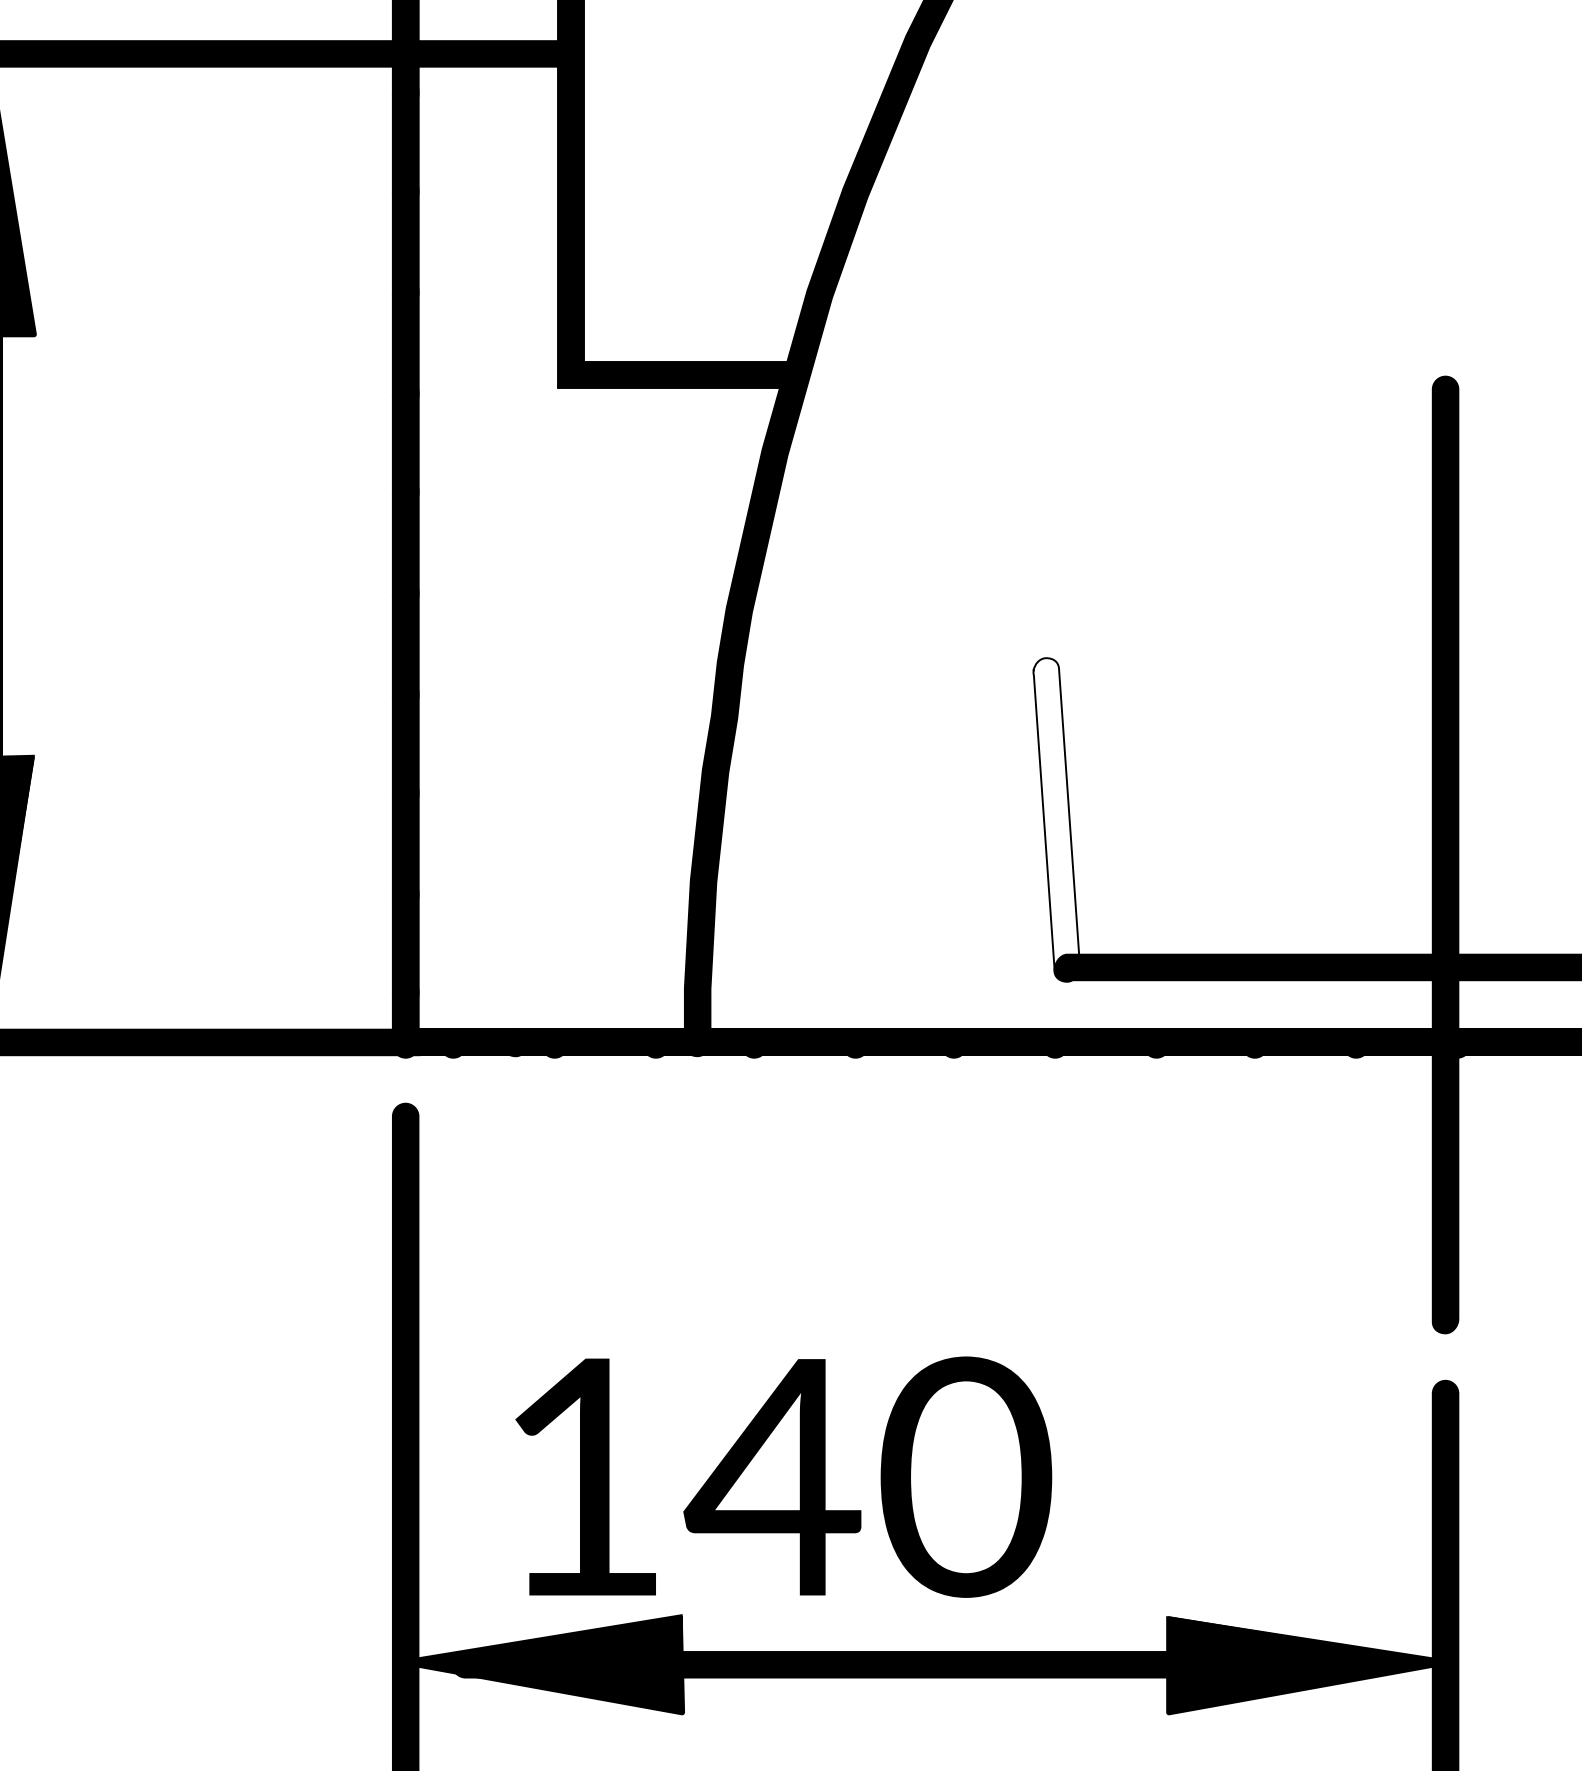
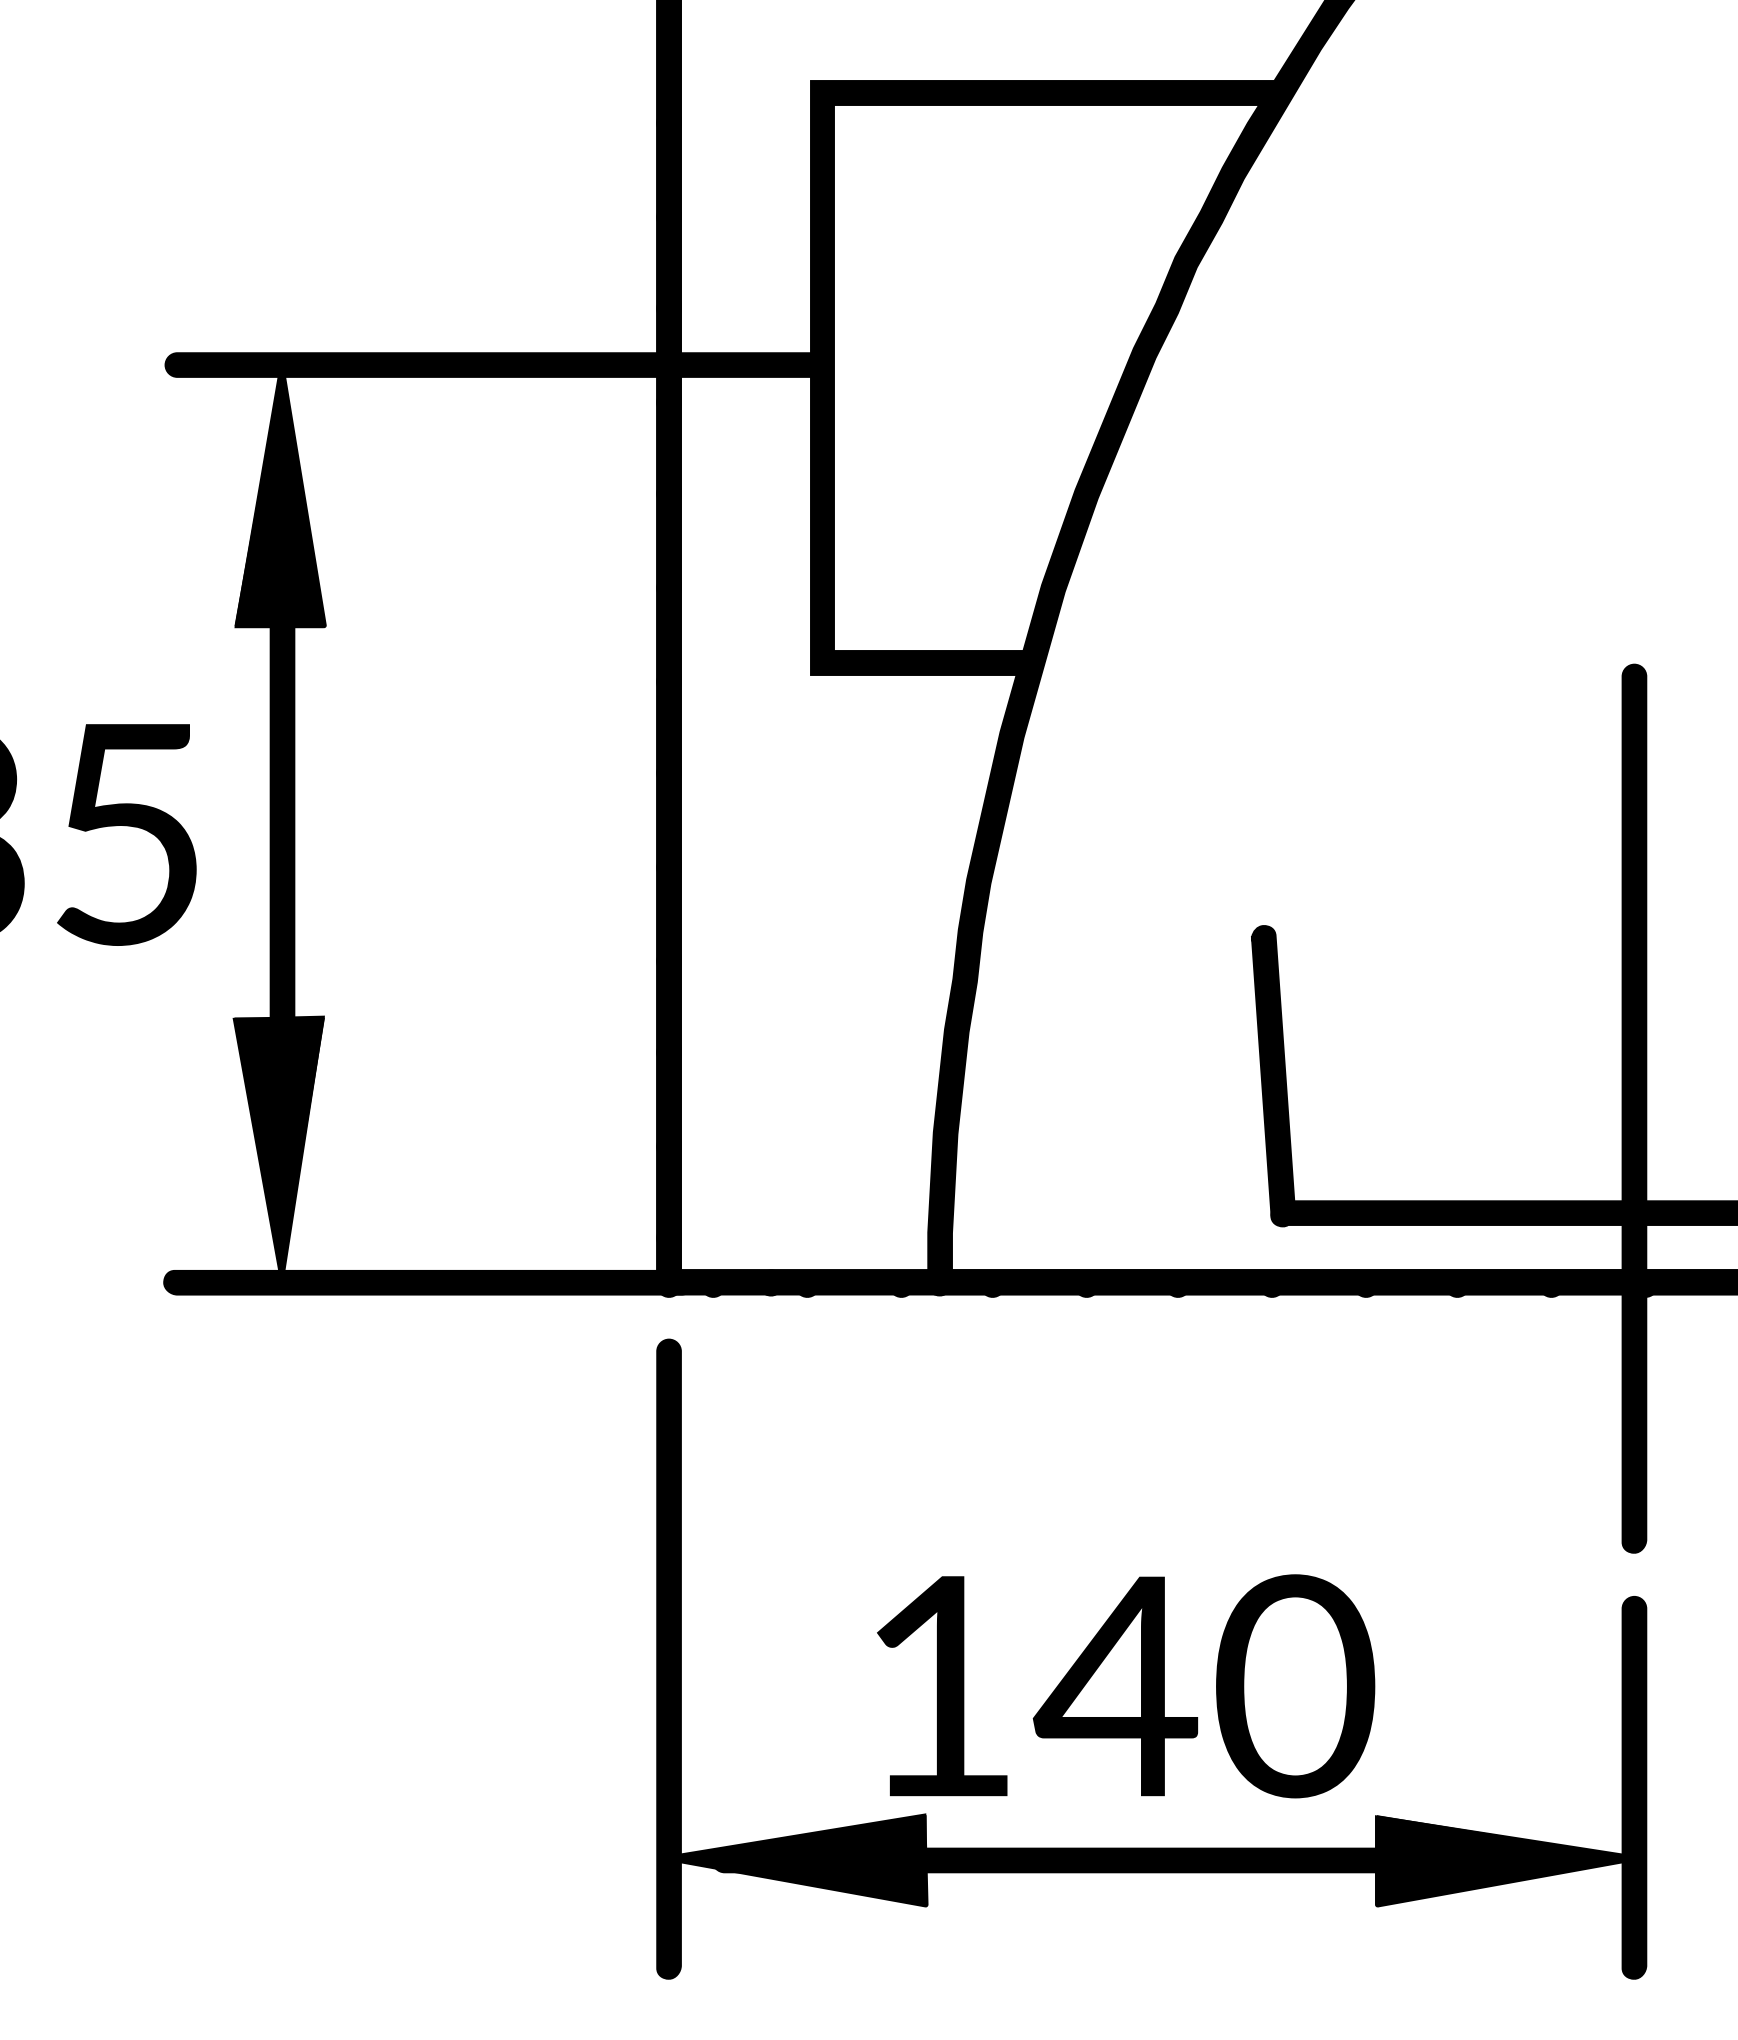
fill: (1056, 819) -> (1273, 1075), added
text: (784, 1477) -> (1126, 1686), moved

